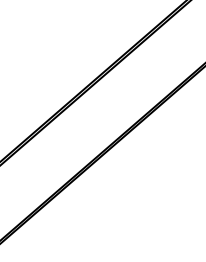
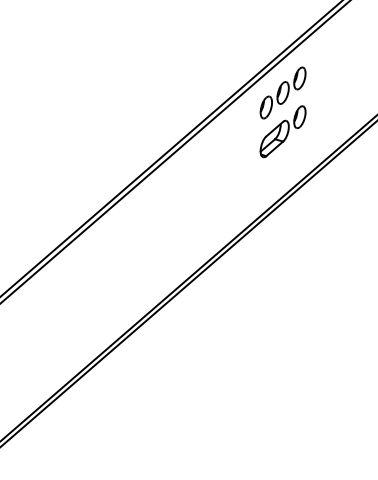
part: (154, 61) -> (283, 112), added

